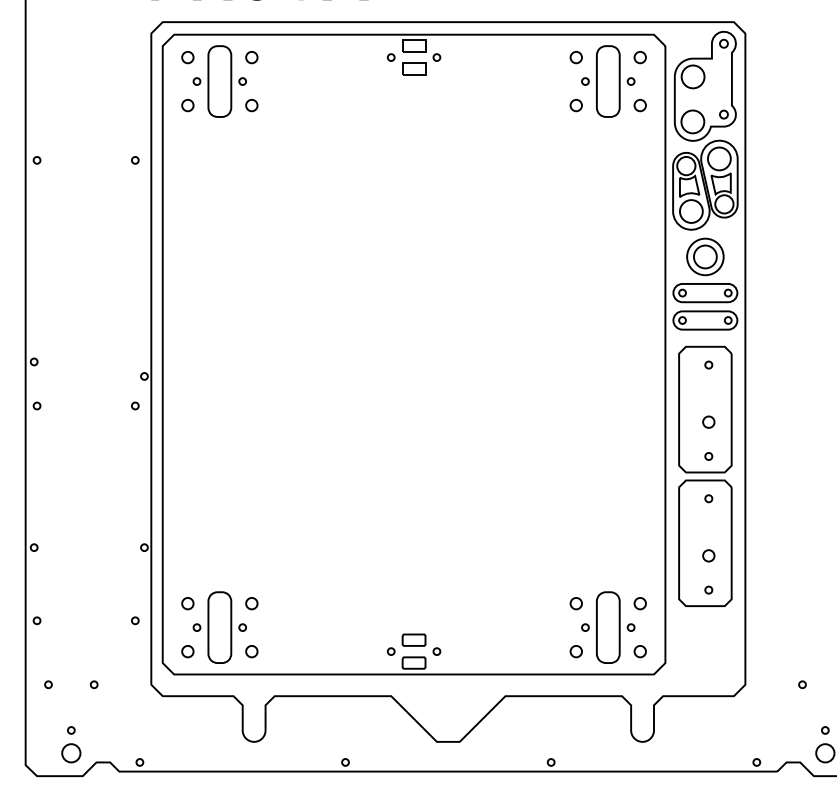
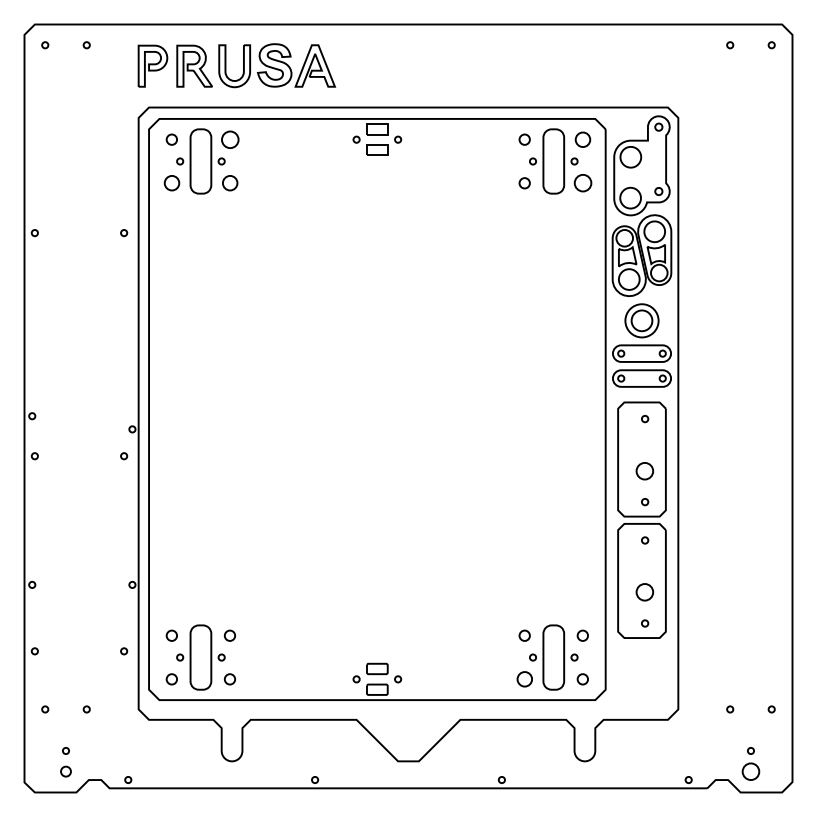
circle: (251, 57) -> (229, 139), size x1.6
circle: (639, 57) -> (582, 139), size x1.4
circle: (187, 105) -> (171, 183), size x1.4
circle: (251, 105) -> (229, 183), size x1.4
circle: (639, 105) -> (582, 183), size x1.6
circle: (709, 421) -> (645, 470), size x1.6
circle: (709, 556) -> (645, 592), size x1.6
circle: (576, 651) -> (524, 679), size x1.4
circle: (70, 753) -> (65, 771), size x0.6

